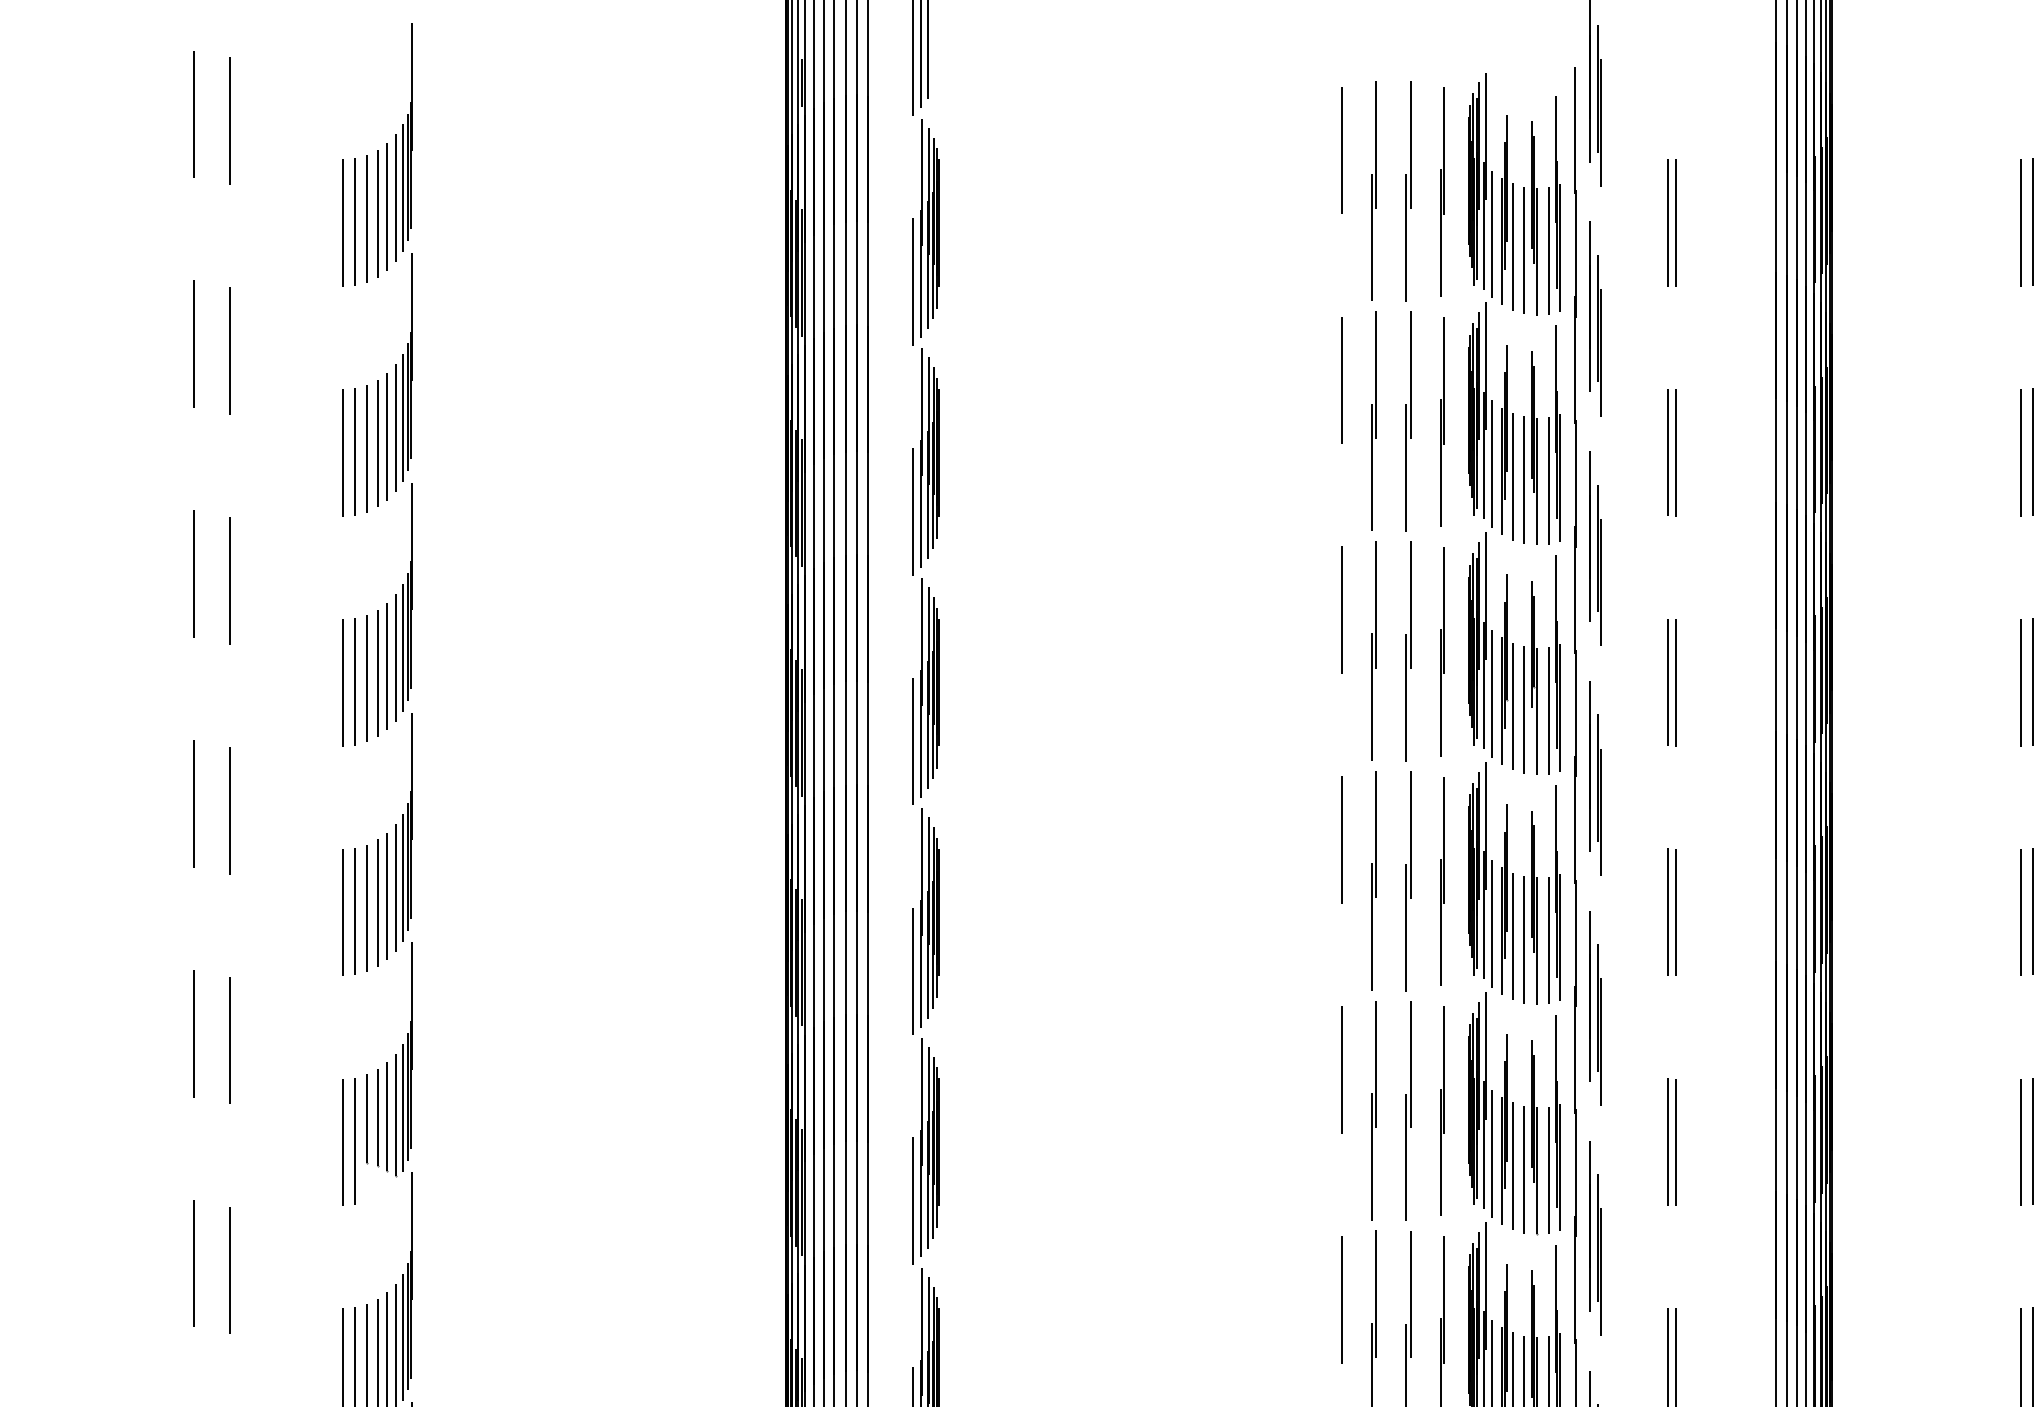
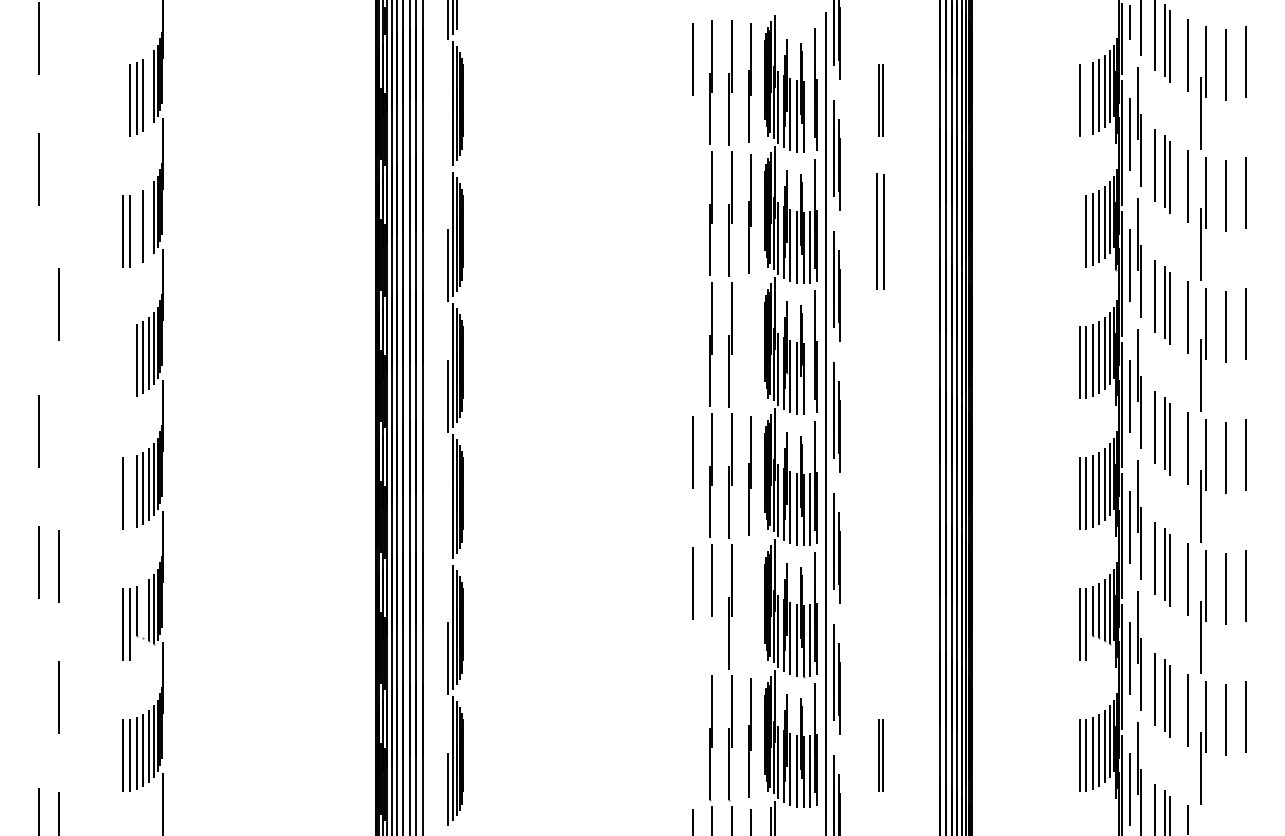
line: (229, 120) -> (58, 42), removed
line: (387, 206) -> (148, 91), removed
line: (2033, 220) -> (1086, 99), removed
line: (343, 222) -> (123, 100), removed
line: (1548, 250) -> (810, 116), removed
line: (913, 280) -> (448, 133), removed
line: (229, 350) -> (58, 173), removed
line: (1341, 380) -> (692, 190), removed
line: (387, 436) -> (148, 222), removed
line: (366, 447) -> (136, 228), removed
part: (1671, 452) -> (880, 231), size x1.6
line: (2020, 452) -> (1079, 231), removed
line: (194, 573) -> (38, 300), removed
line: (1341, 610) -> (692, 321), removed
part: (1441, 650) -> (749, 344), removed
line: (355, 680) -> (130, 361), removed
line: (343, 682) -> (123, 362), removed
part: (1671, 682) -> (880, 362), removed
line: (1548, 710) -> (810, 378), removed
line: (229, 810) -> (58, 435), removed
line: (355, 910) -> (130, 492), removed
part: (1671, 912) -> (880, 493), removed
line: (913, 970) -> (448, 526), removed
part: (1441, 1110) -> (749, 606), removed
line: (376, 1117) -> (142, 610), removed
part: (1671, 1142) -> (880, 624), removed
line: (1371, 1156) -> (709, 632), removed
line: (194, 1263) -> (38, 693), removed
line: (1341, 1298) -> (692, 713), removed

